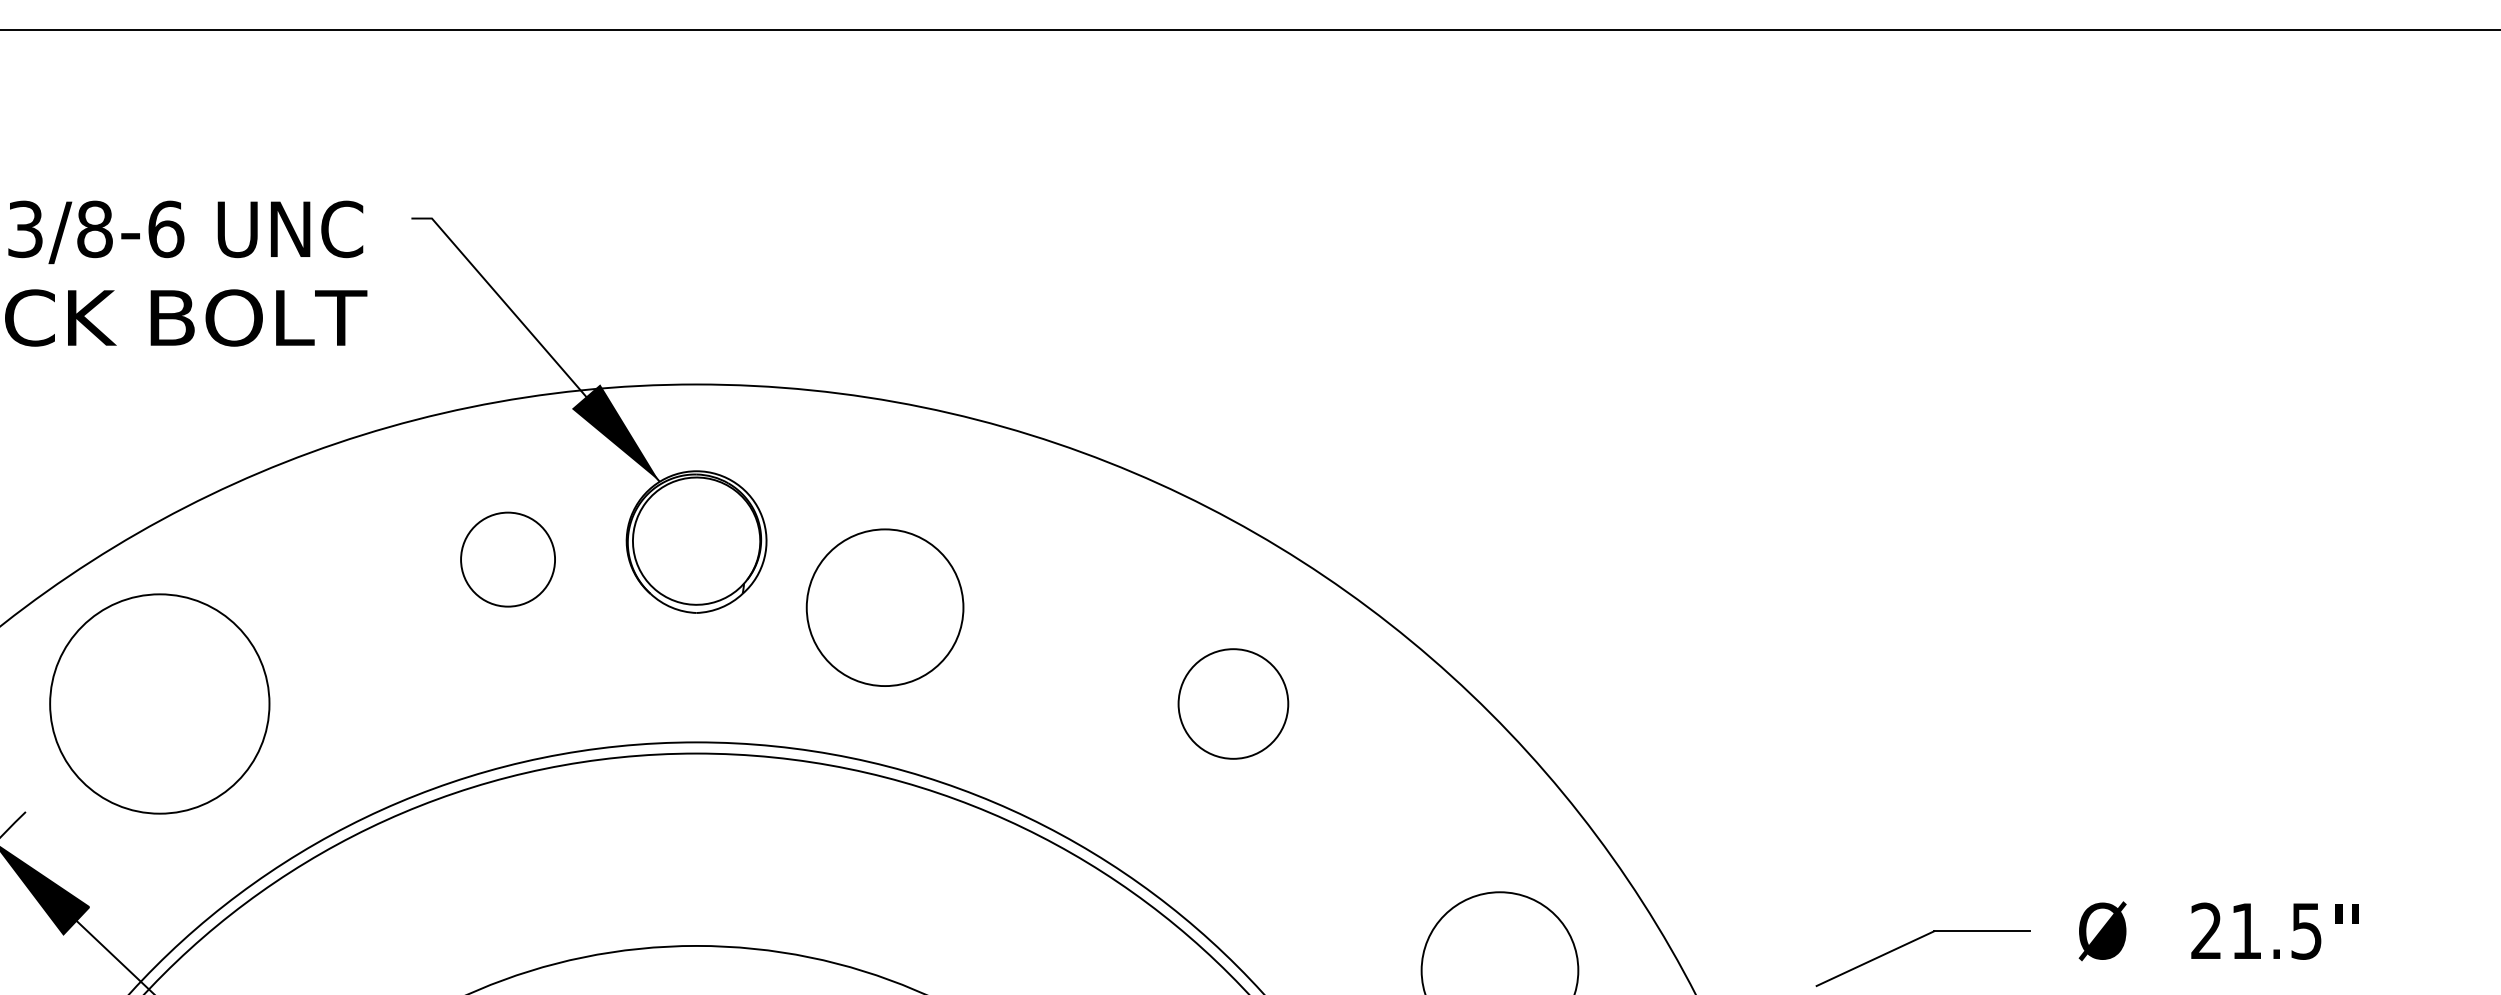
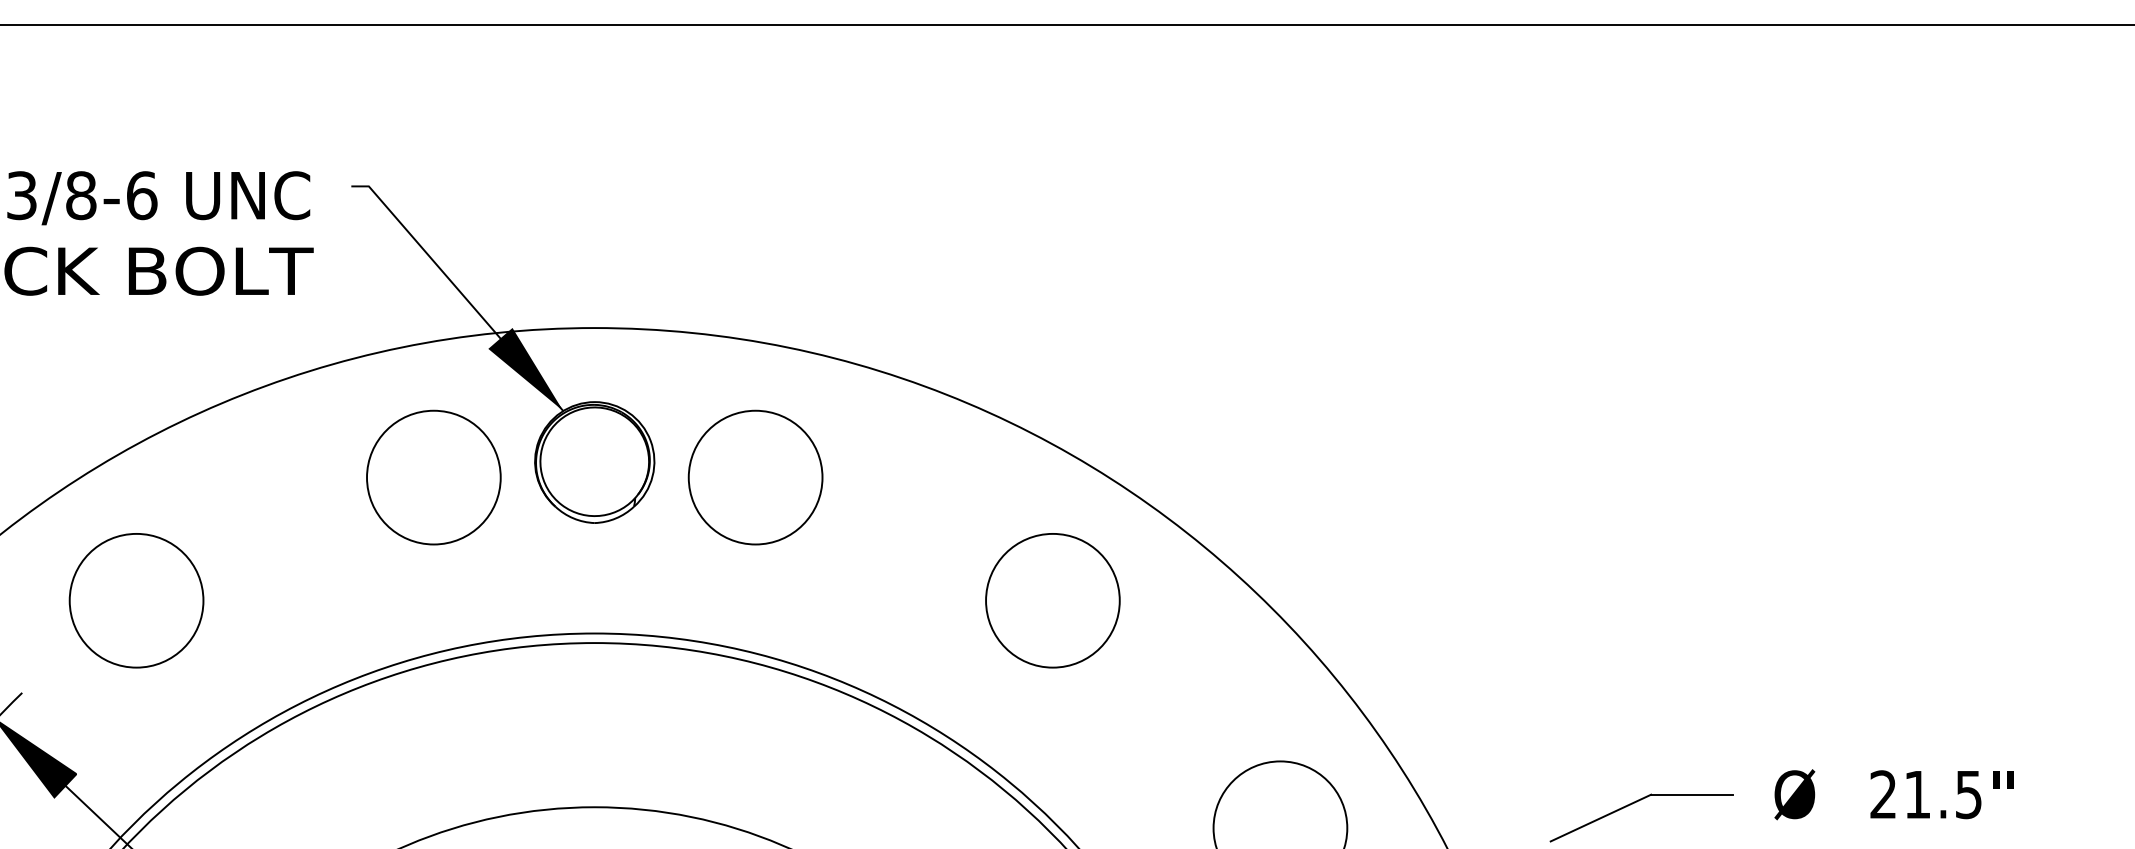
circle: (507, 559) -> (433, 477), size x1.67
circle: (884, 607) -> (755, 477), moved
circle: (159, 703) -> (136, 600), size x0.71
circle: (1233, 703) -> (1052, 600), size x1.43

